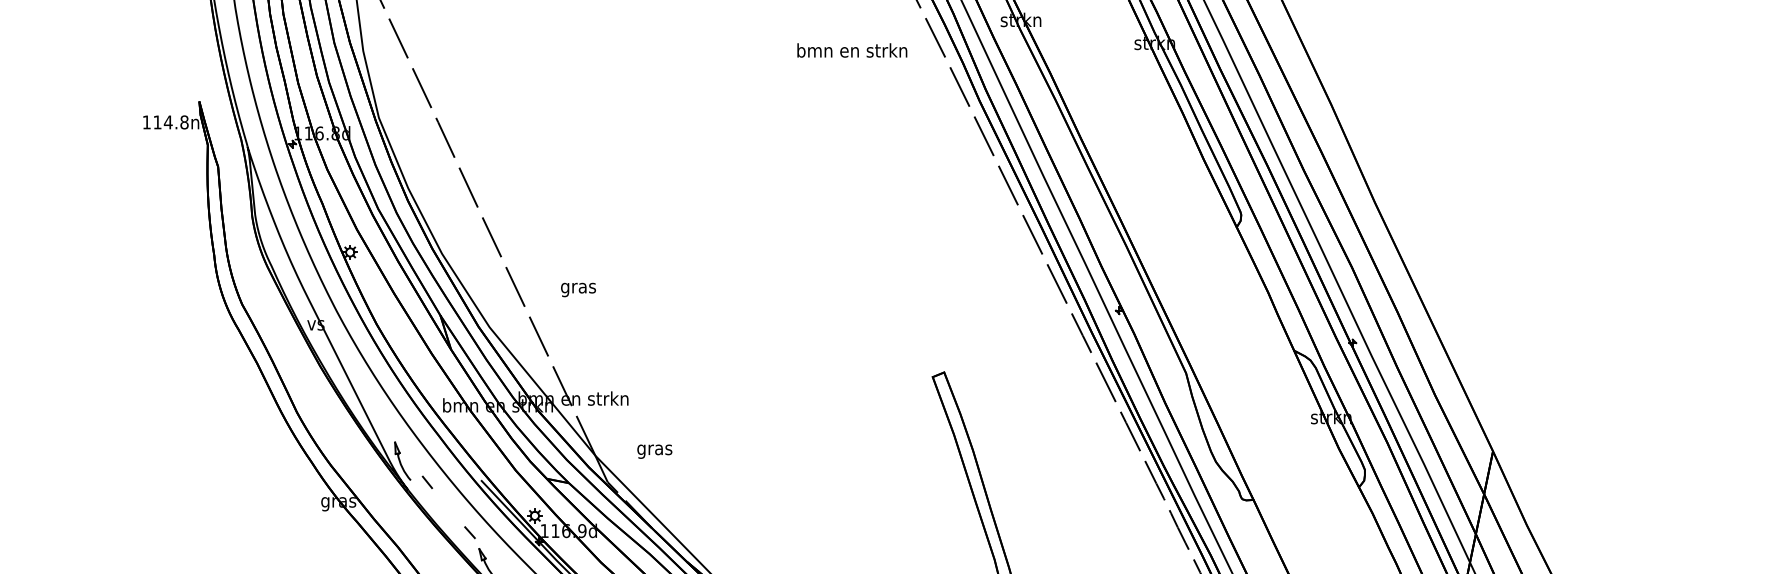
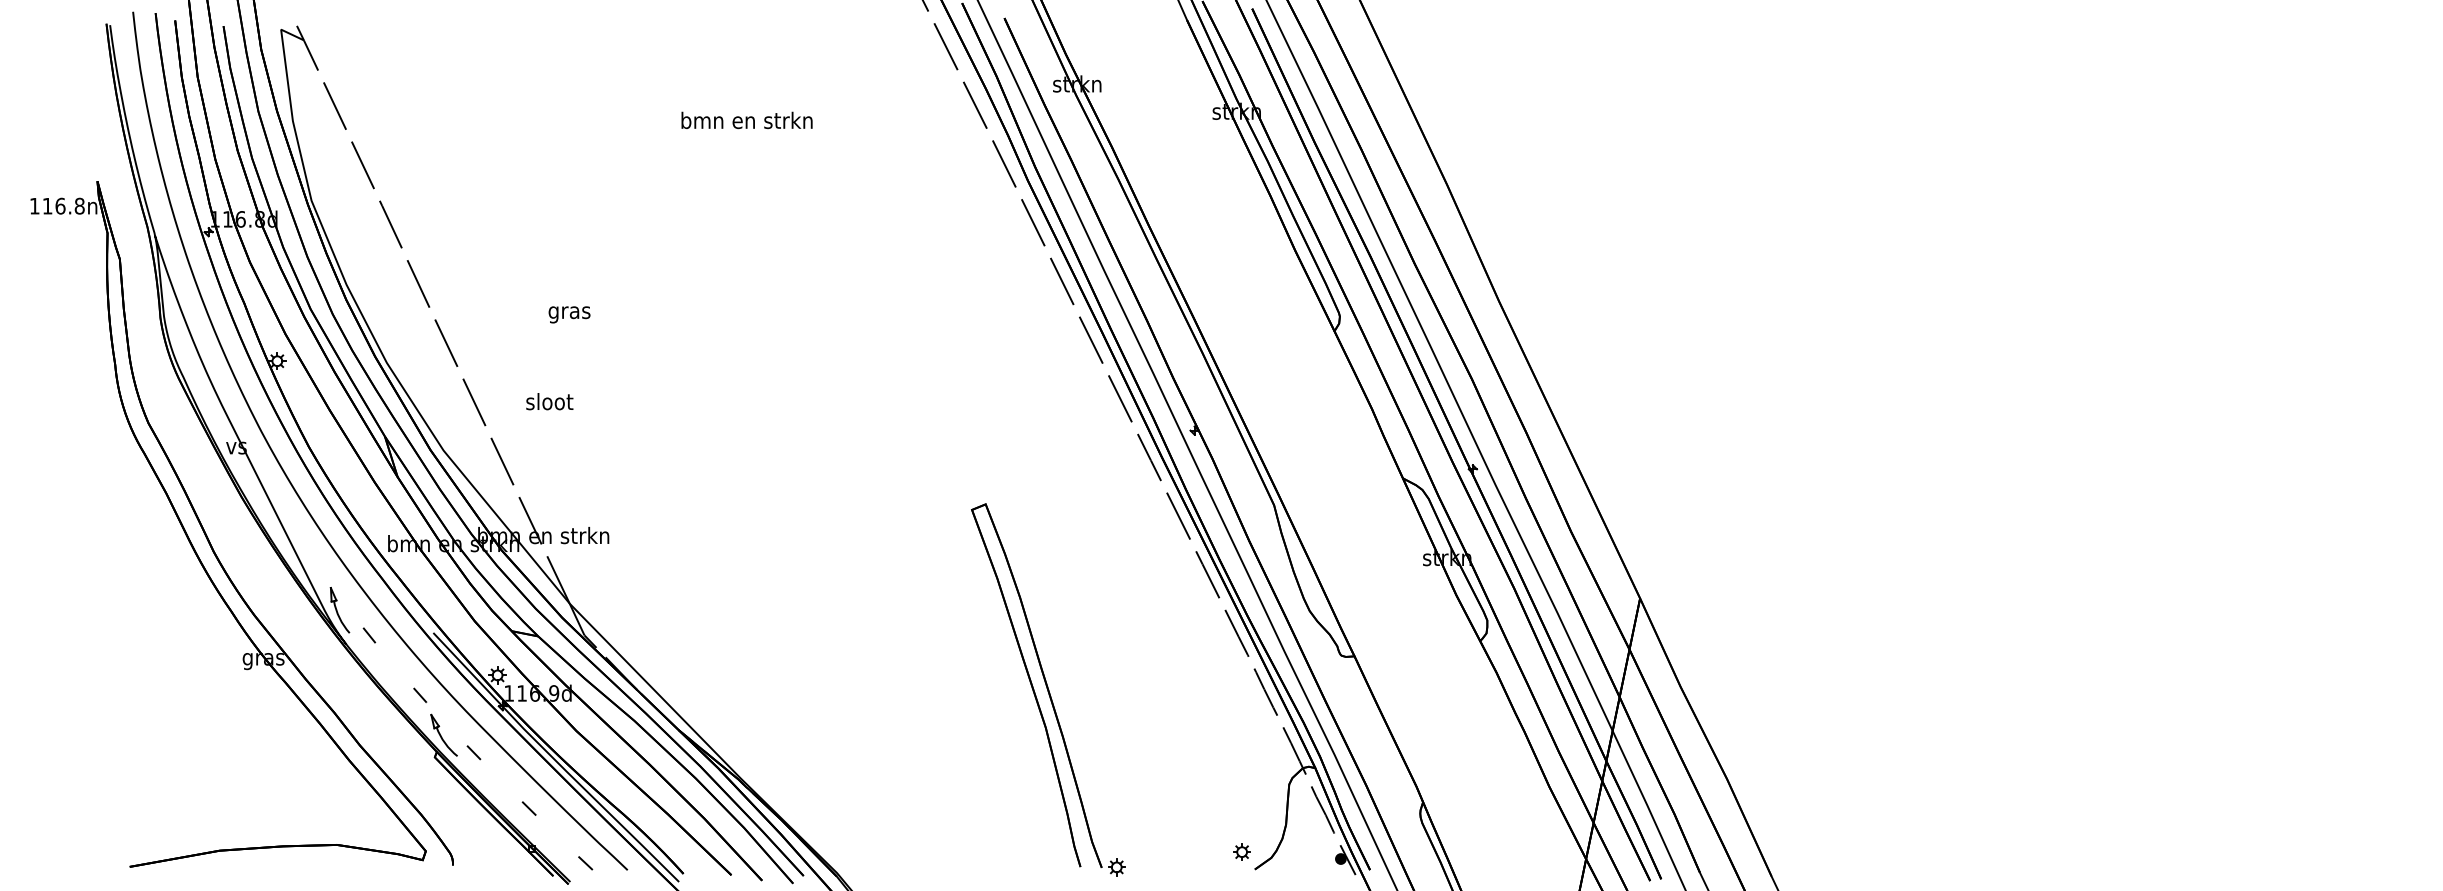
text: (851, 50) -> (746, 120), moved
text: (168, 121) -> (60, 205), 114.8n -> 116.8n
text: (578, 287) -> (549, 403), gras -> sloot
text: (654, 451) -> (569, 314), moved

